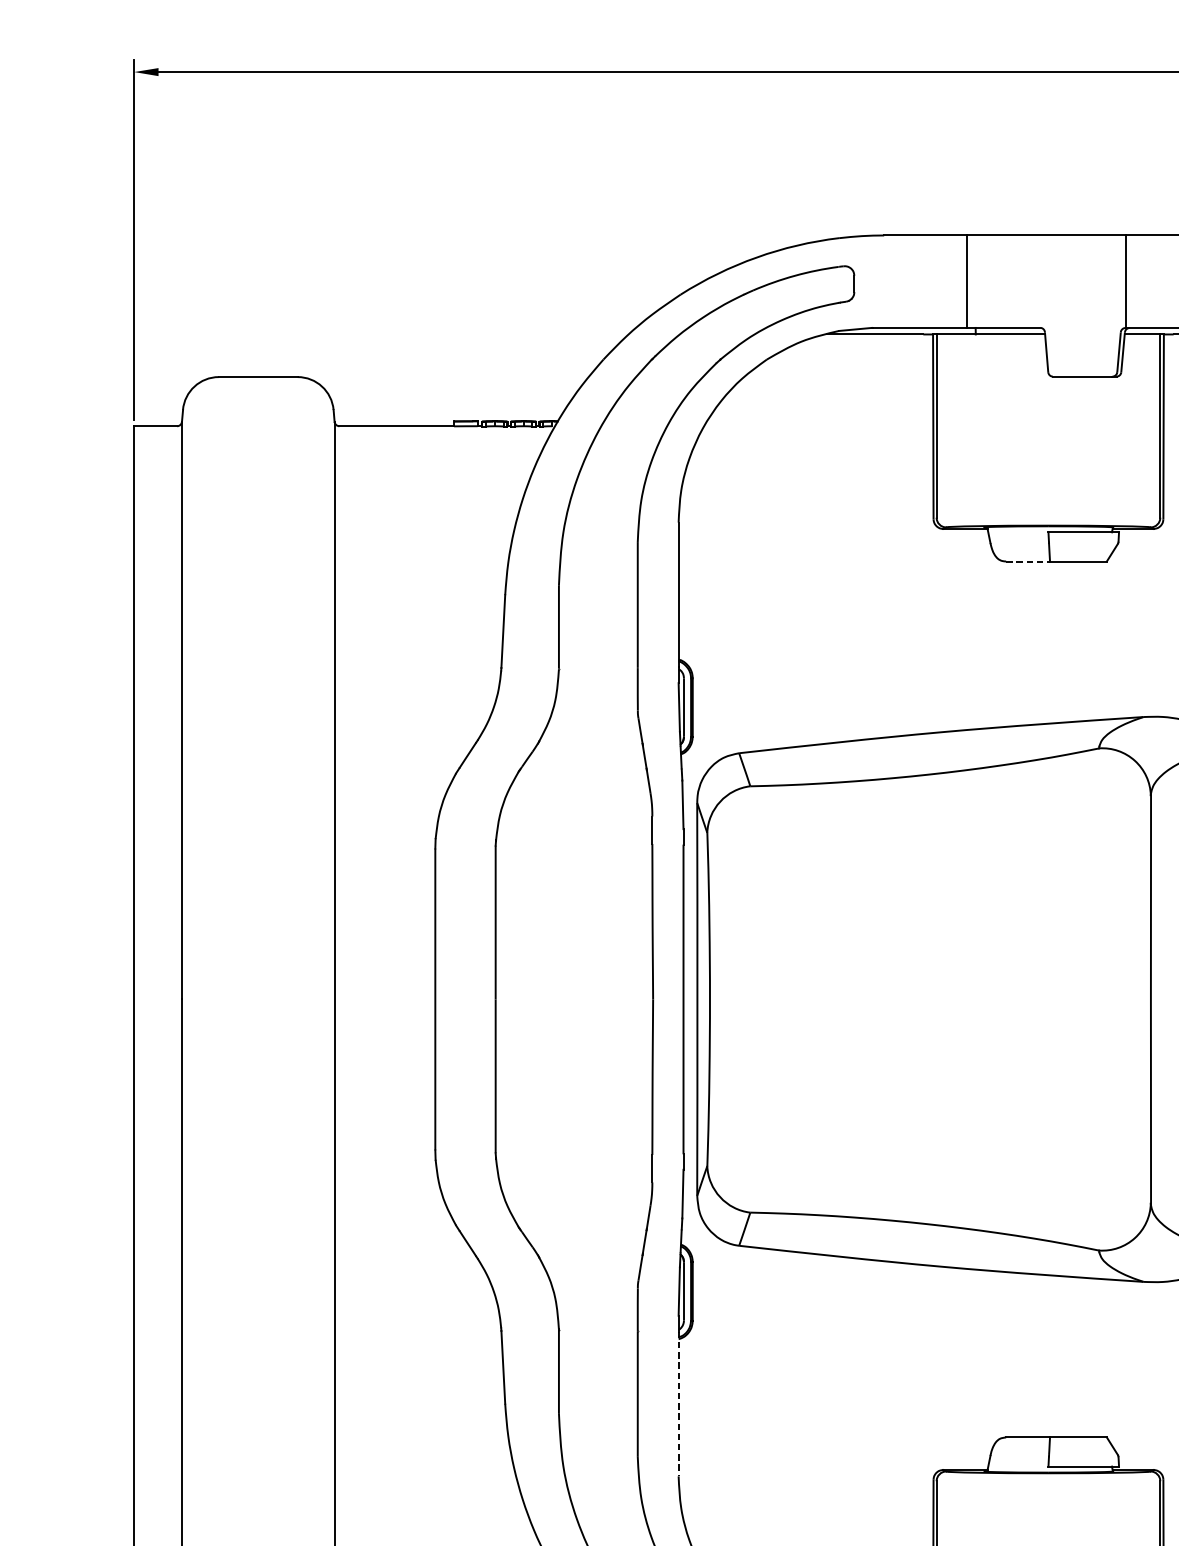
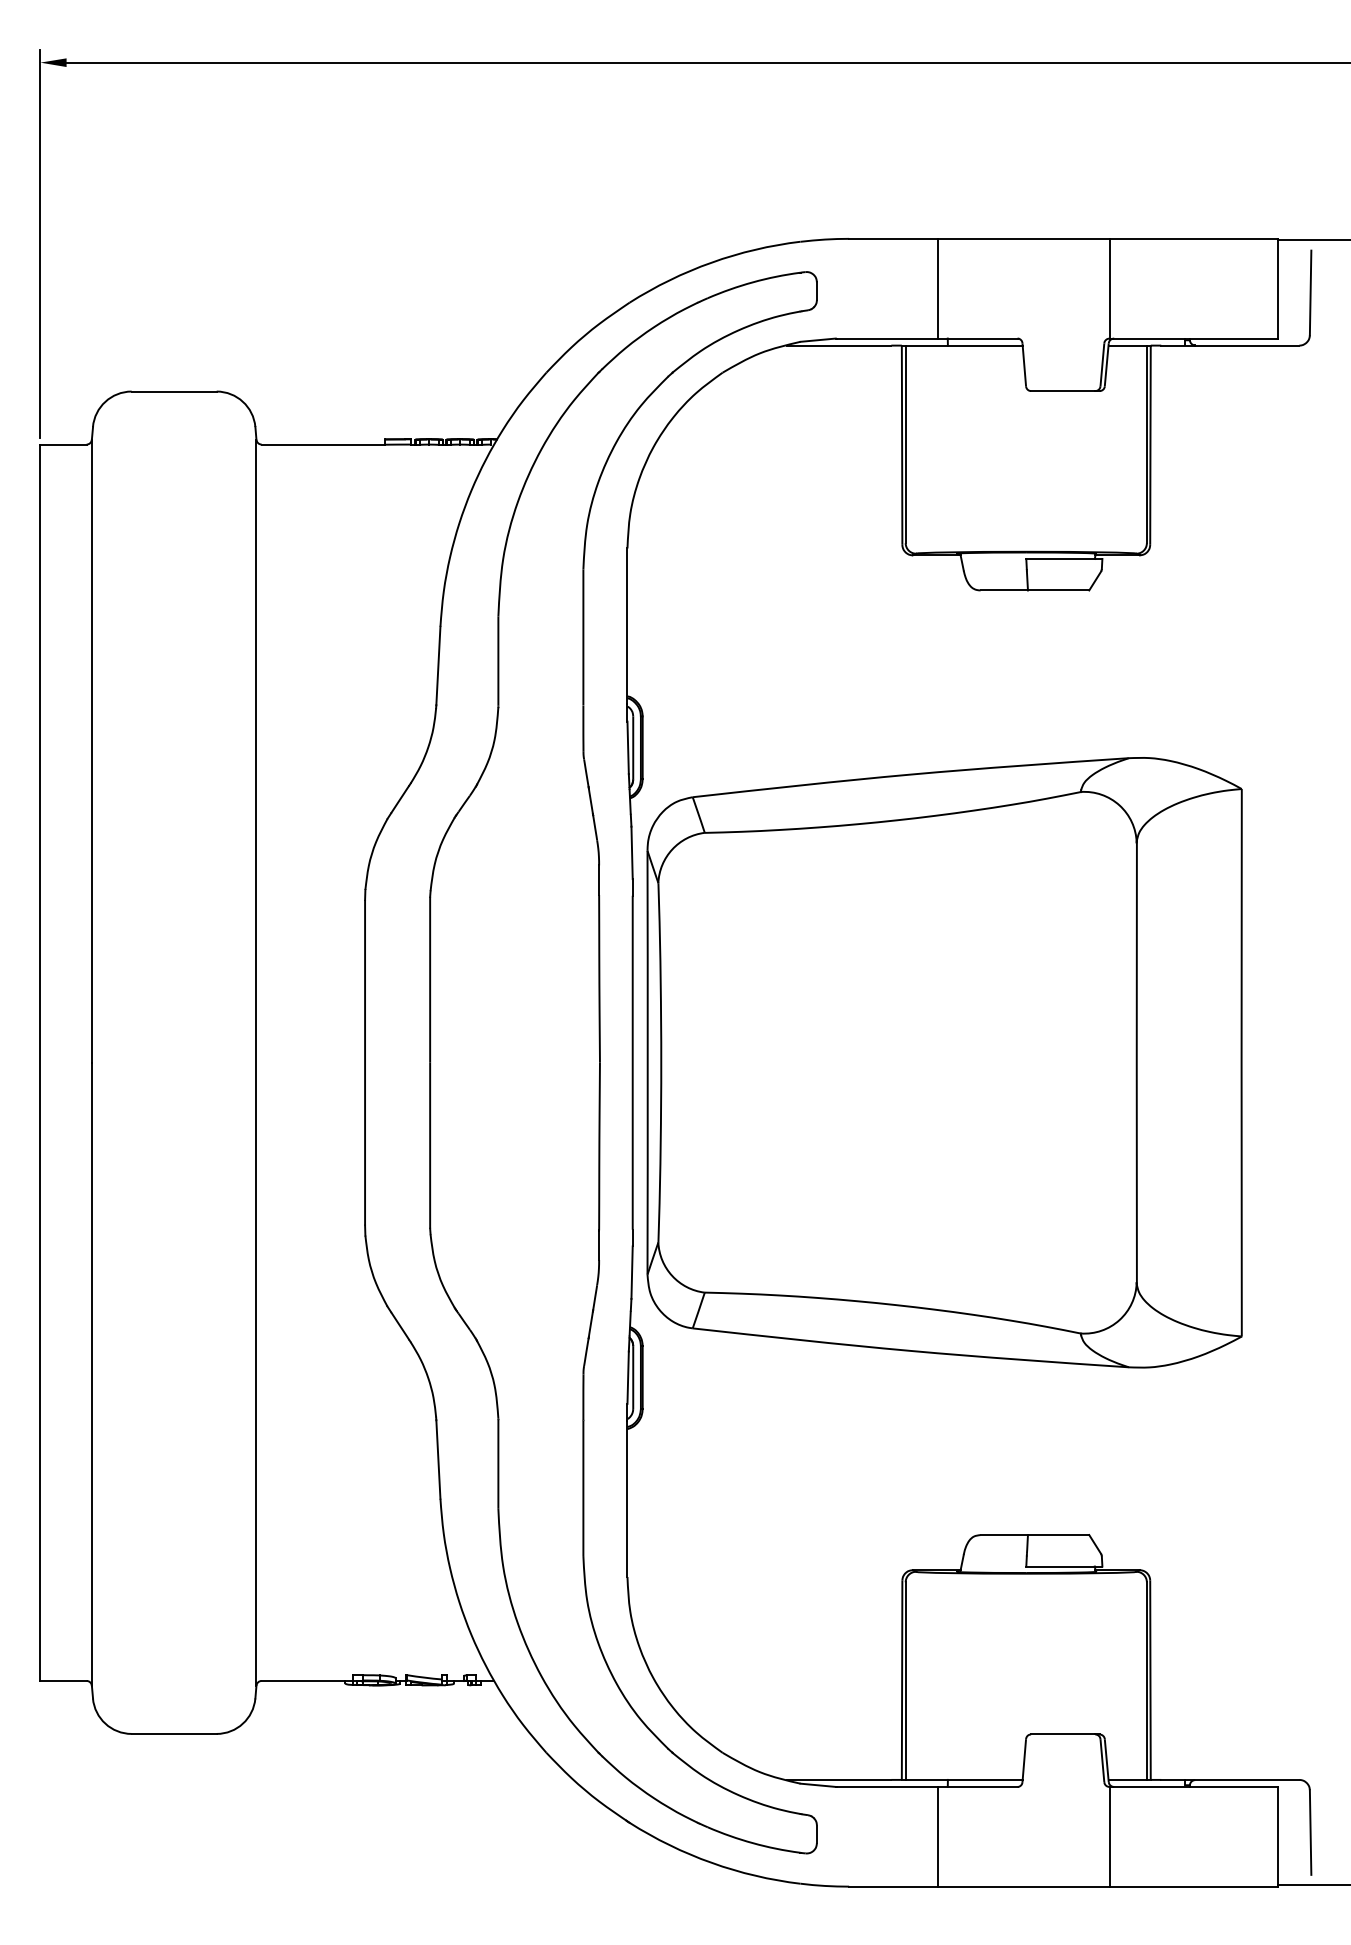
line: (1028, 561) -> (1004, 590), dashed -> solid
line: (678, 1404) -> (627, 1499), dashed -> solid

